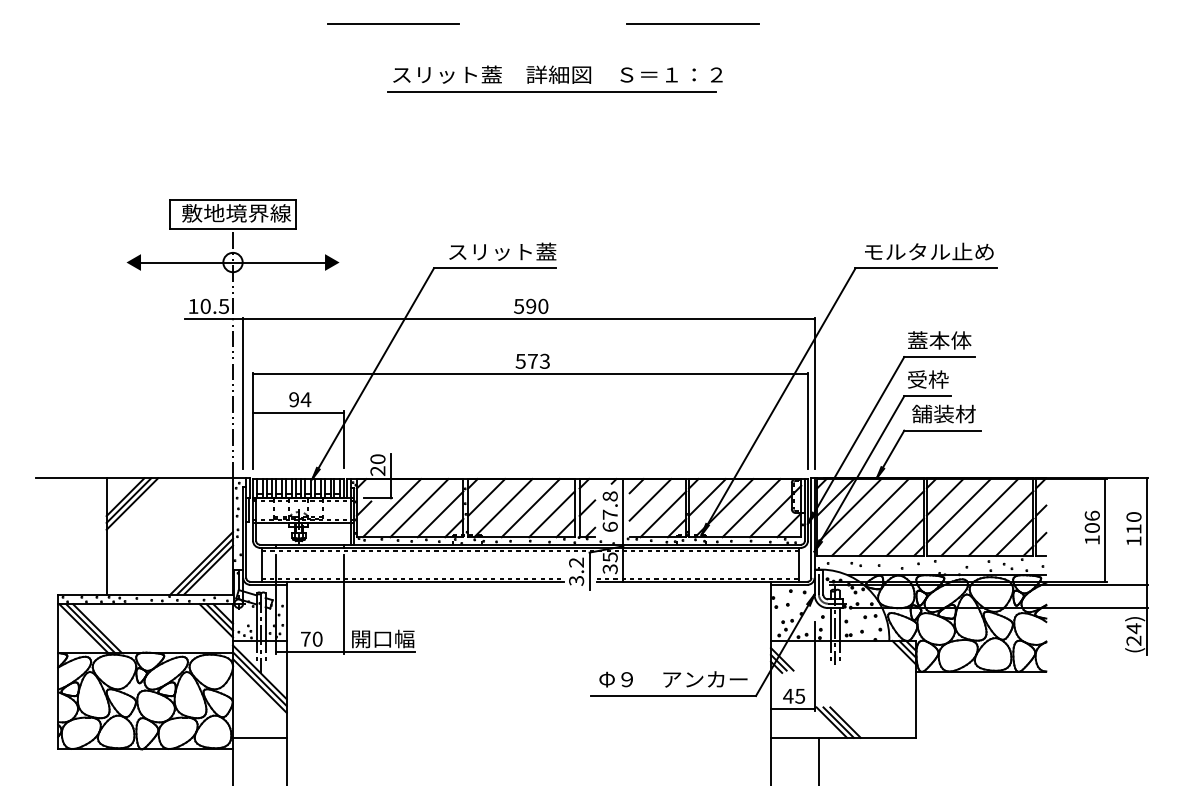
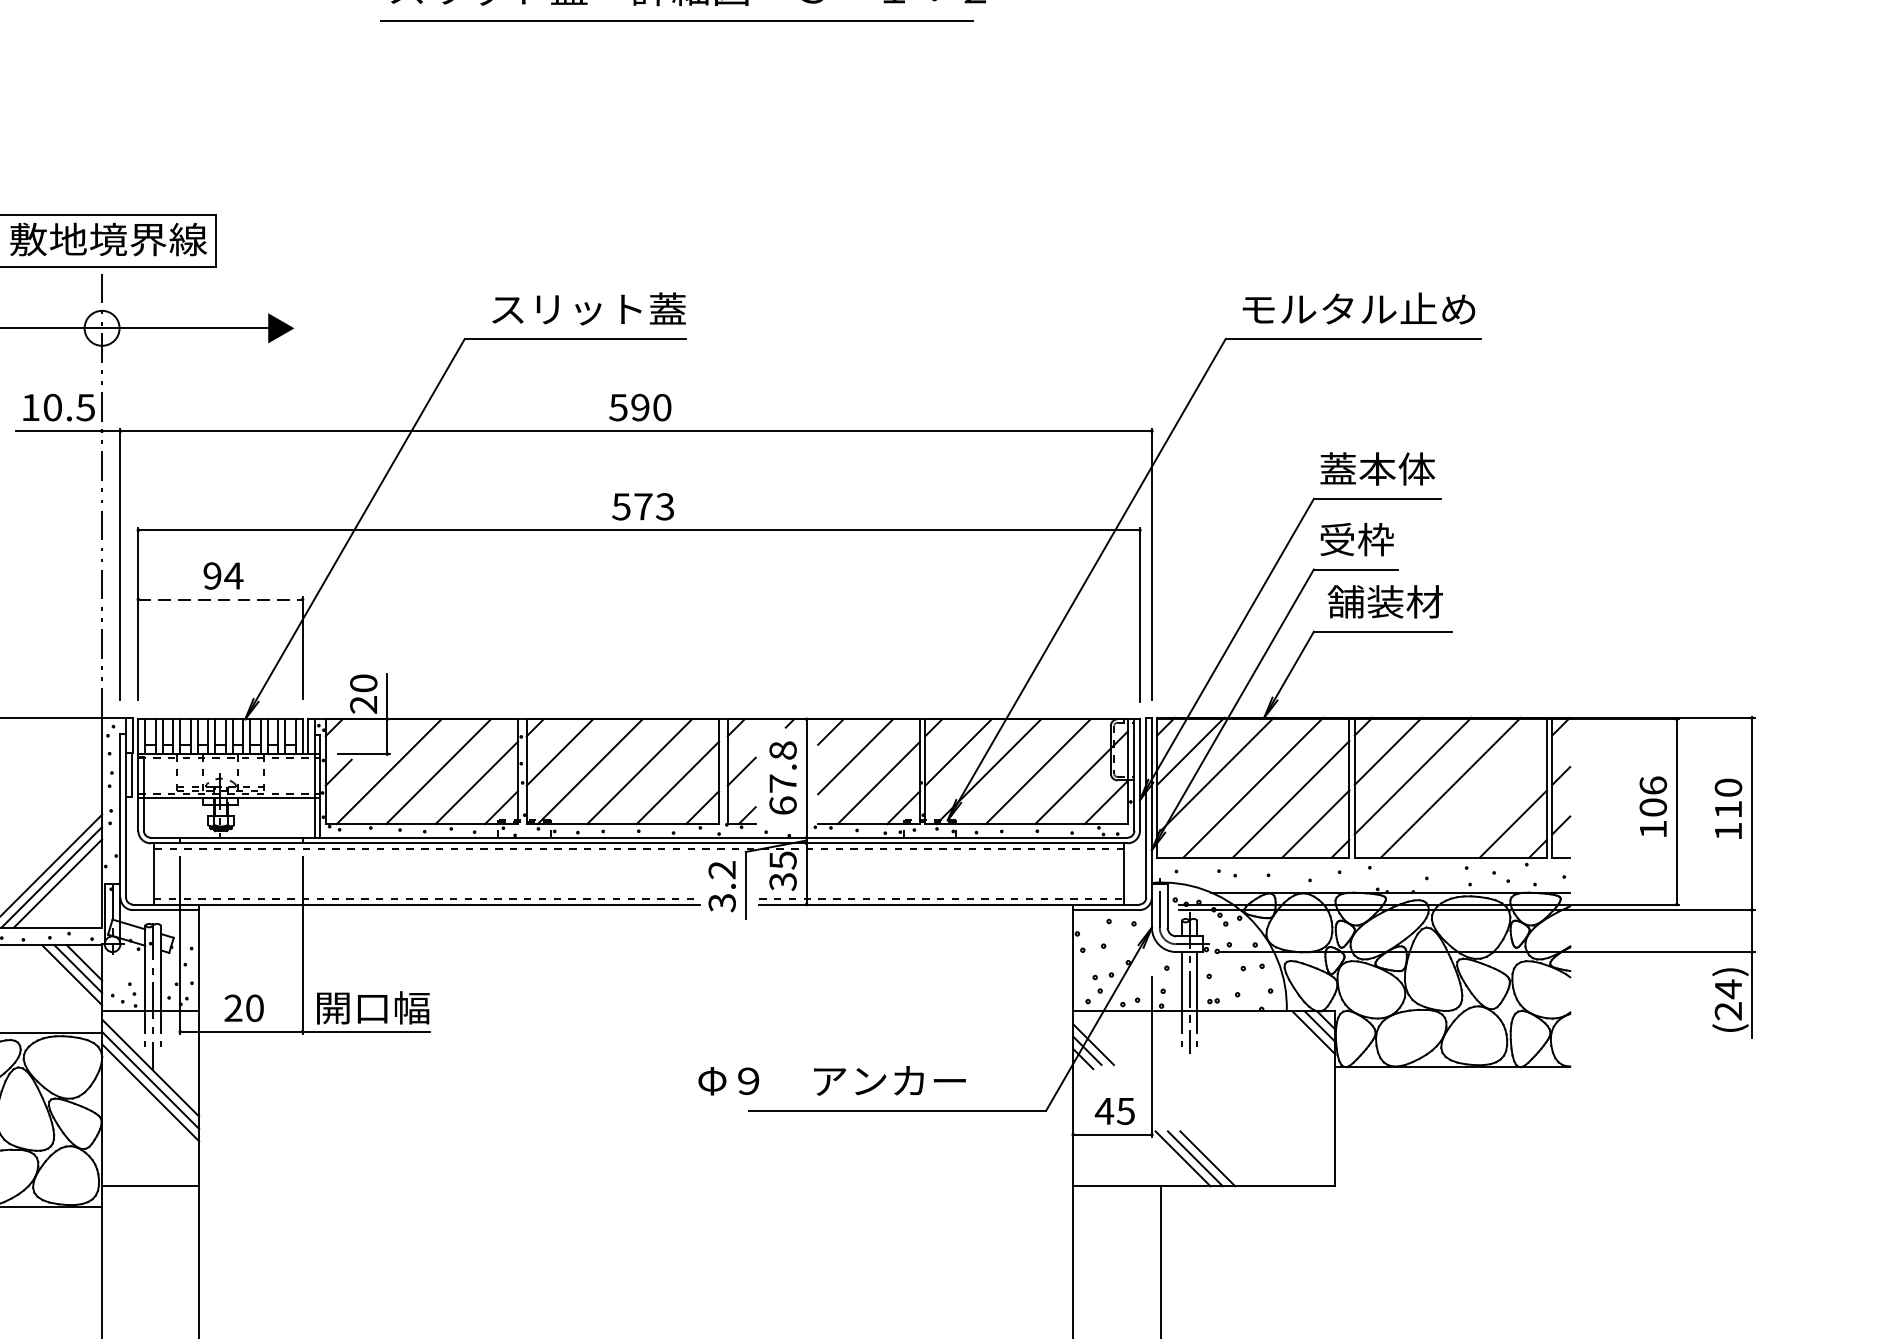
line: (298, 412) -> (220, 599), solid -> dashed
line: (1000, 523) -> (1487, 799), removed
text: (305, 638) -> (232, 1006), 70 -> 20
text: (673, 679) -> (832, 1080), moved

